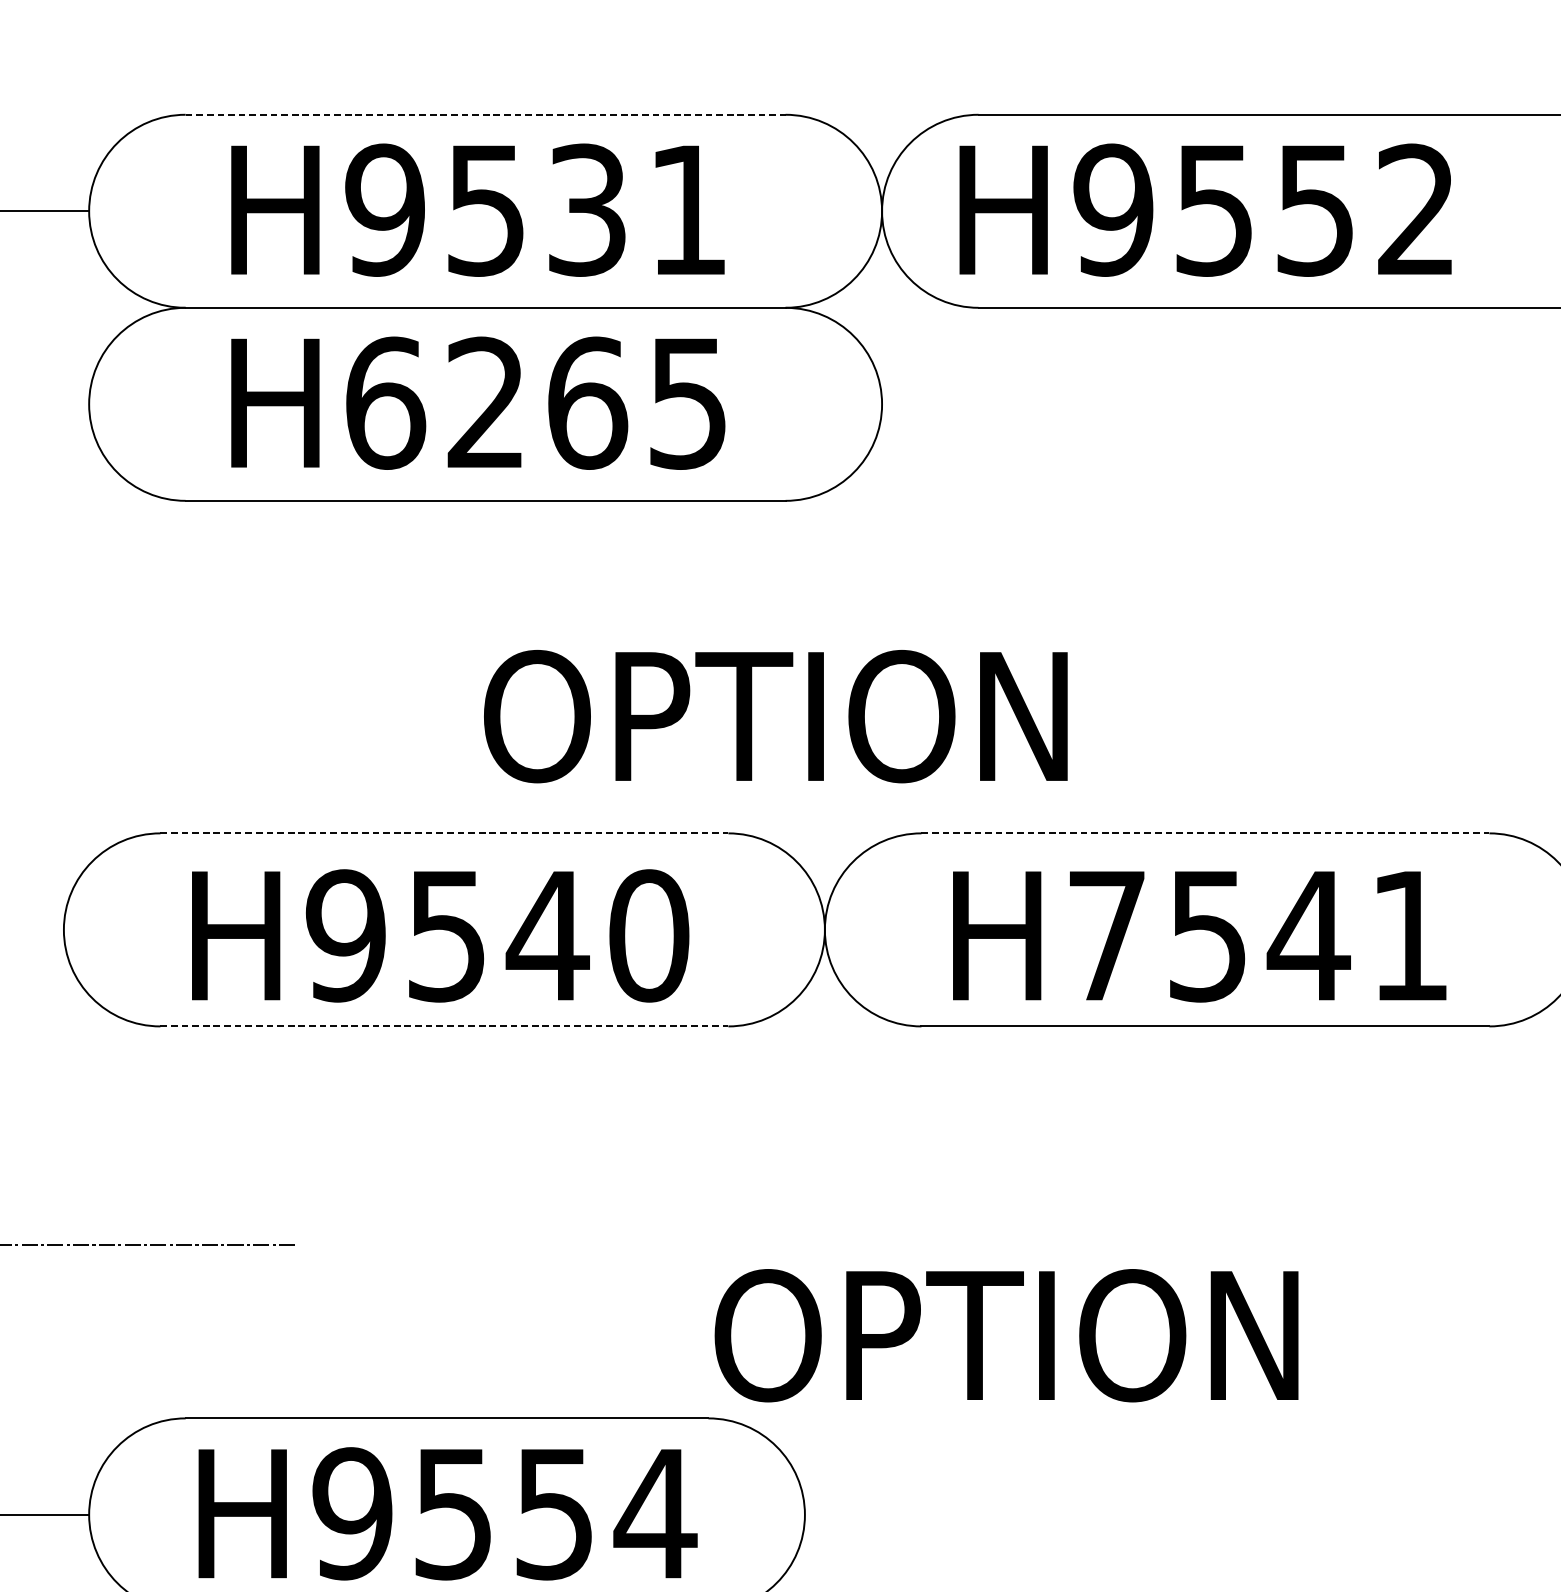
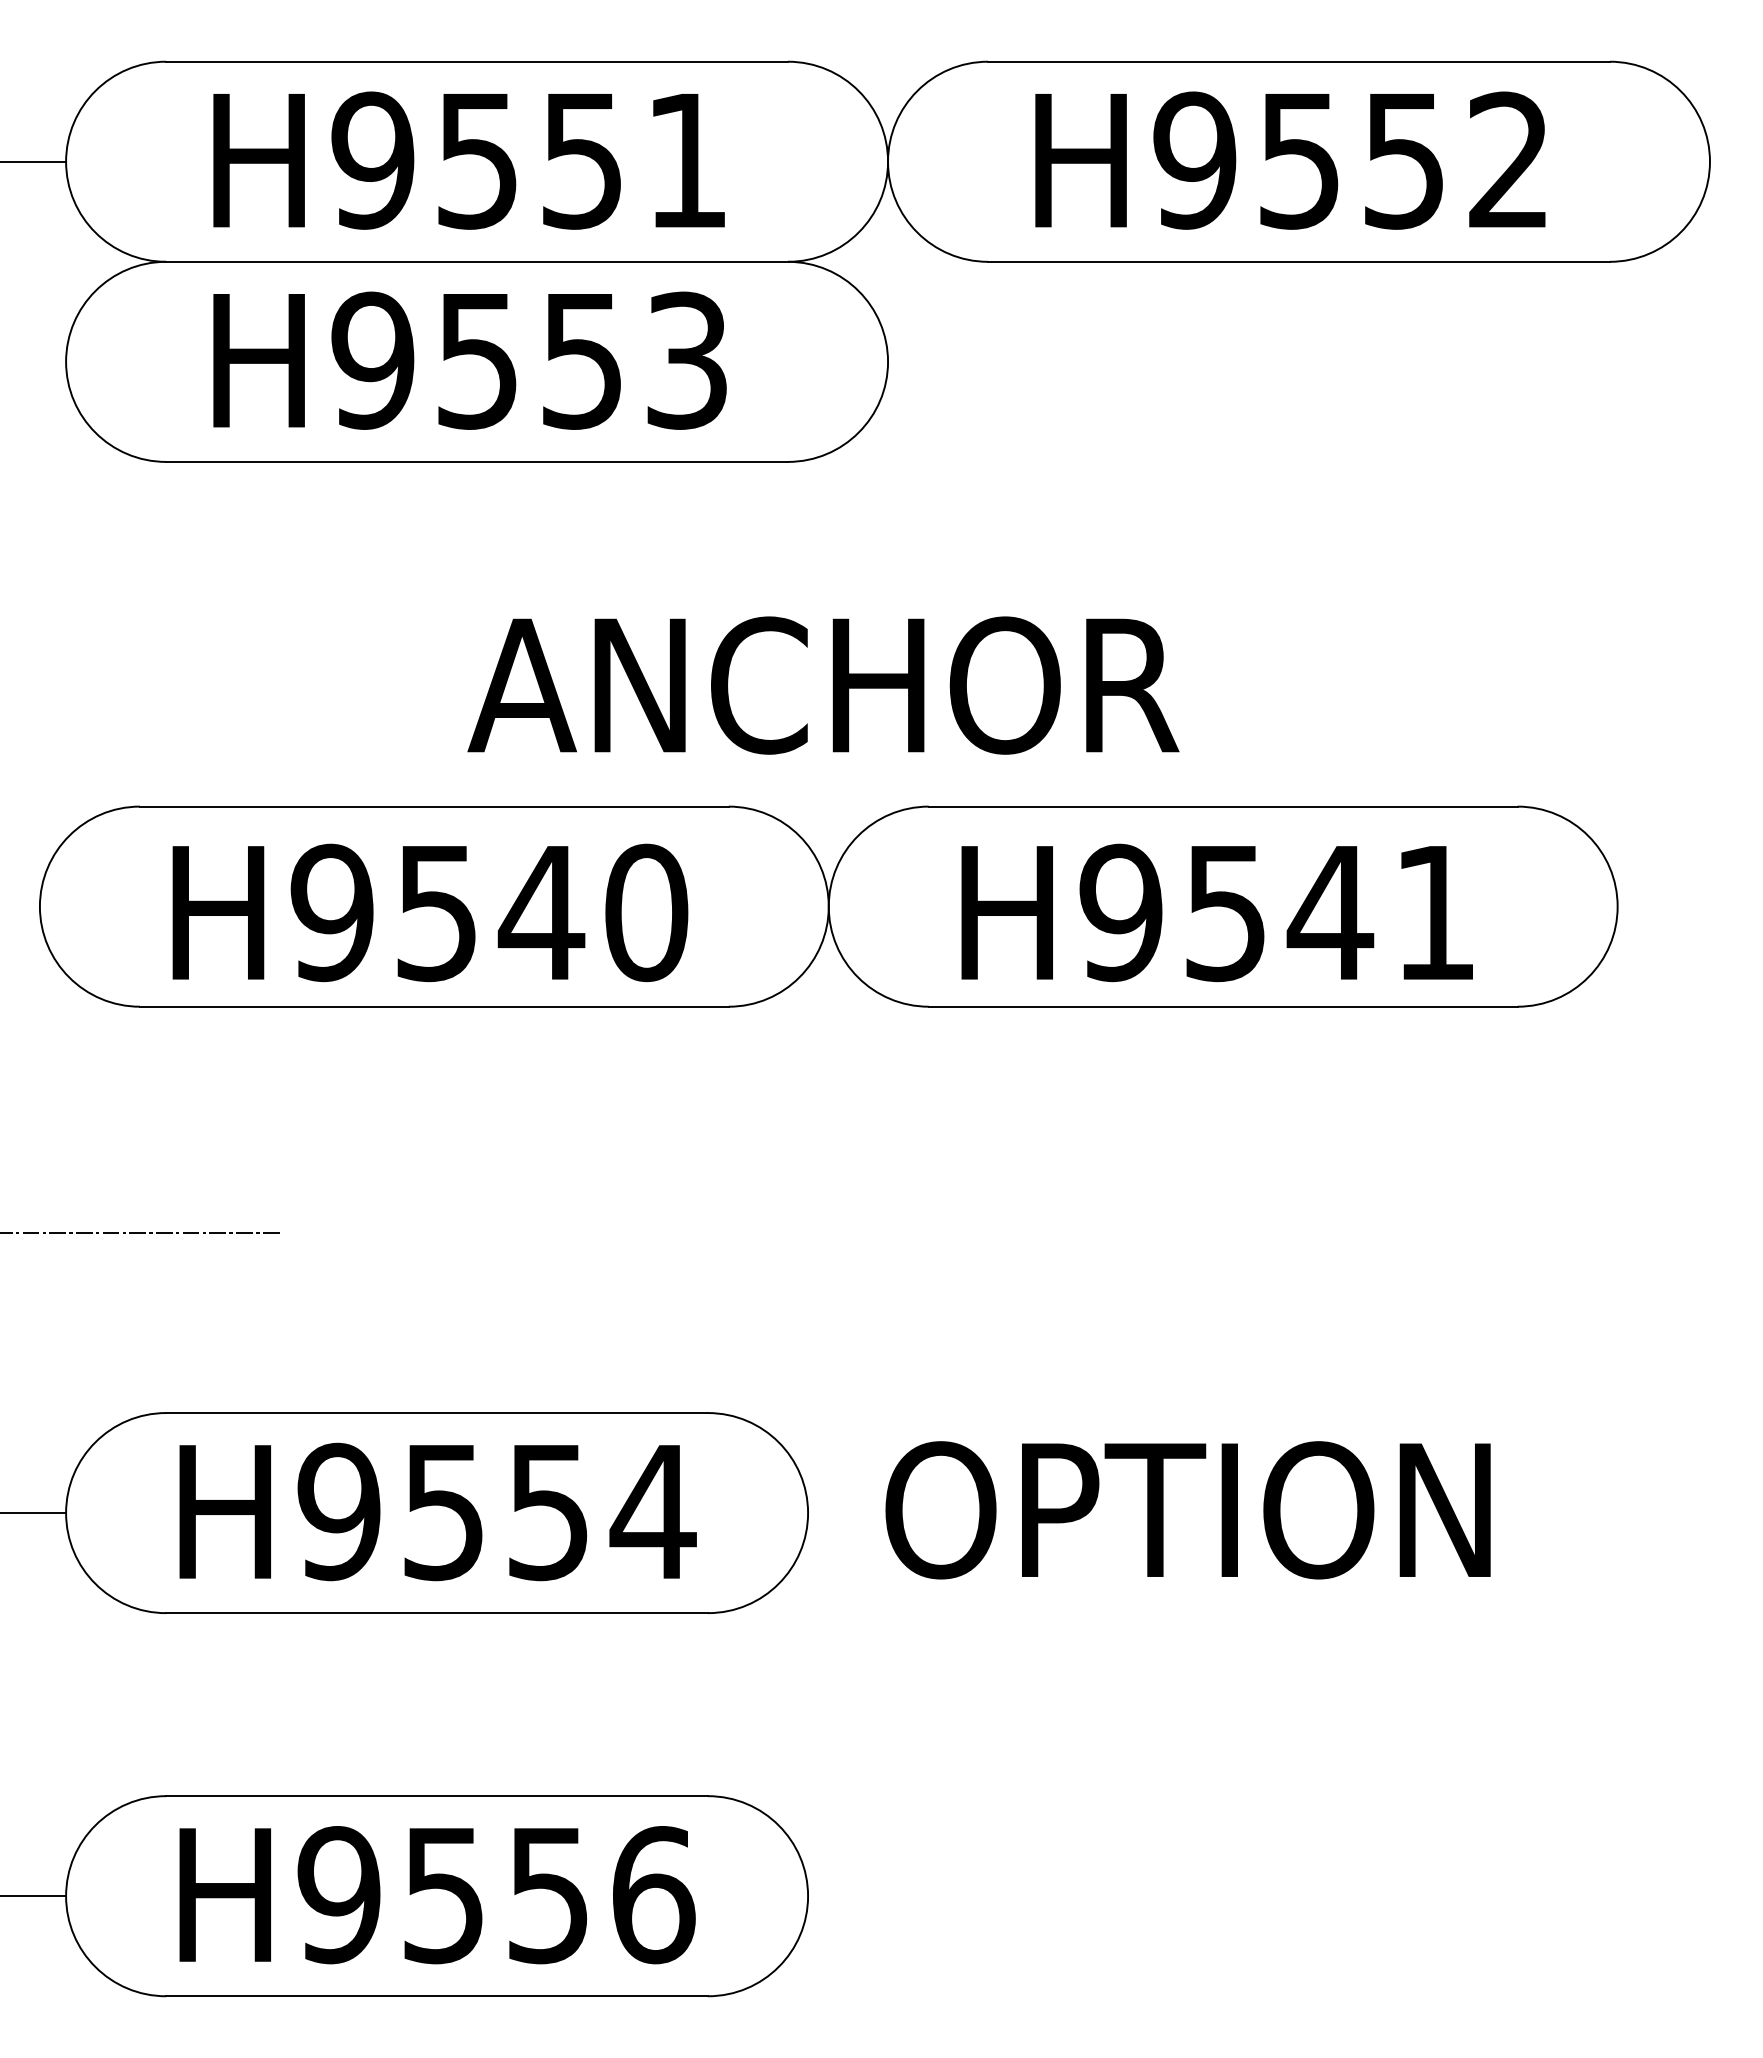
line: (486, 114) -> (477, 61), dashed -> solid
text: (587, 210) -> (582, 160), H9531 -> H9551
text: (1205, 210) -> (1290, 160), moved
text: (535, 403) -> (528, 360), H6265 -> H9553
text: (819, 716) -> (823, 685), OPTION -> ANCHOR
line: (444, 833) -> (434, 806), dashed -> solid
line: (1205, 833) -> (1223, 806), dashed -> solid
text: (1106, 935) -> (1120, 912), H7541 -> H9541
line: (444, 1026) -> (434, 1006), dashed -> solid
text: (1006, 1335) -> (1187, 1510), moved

